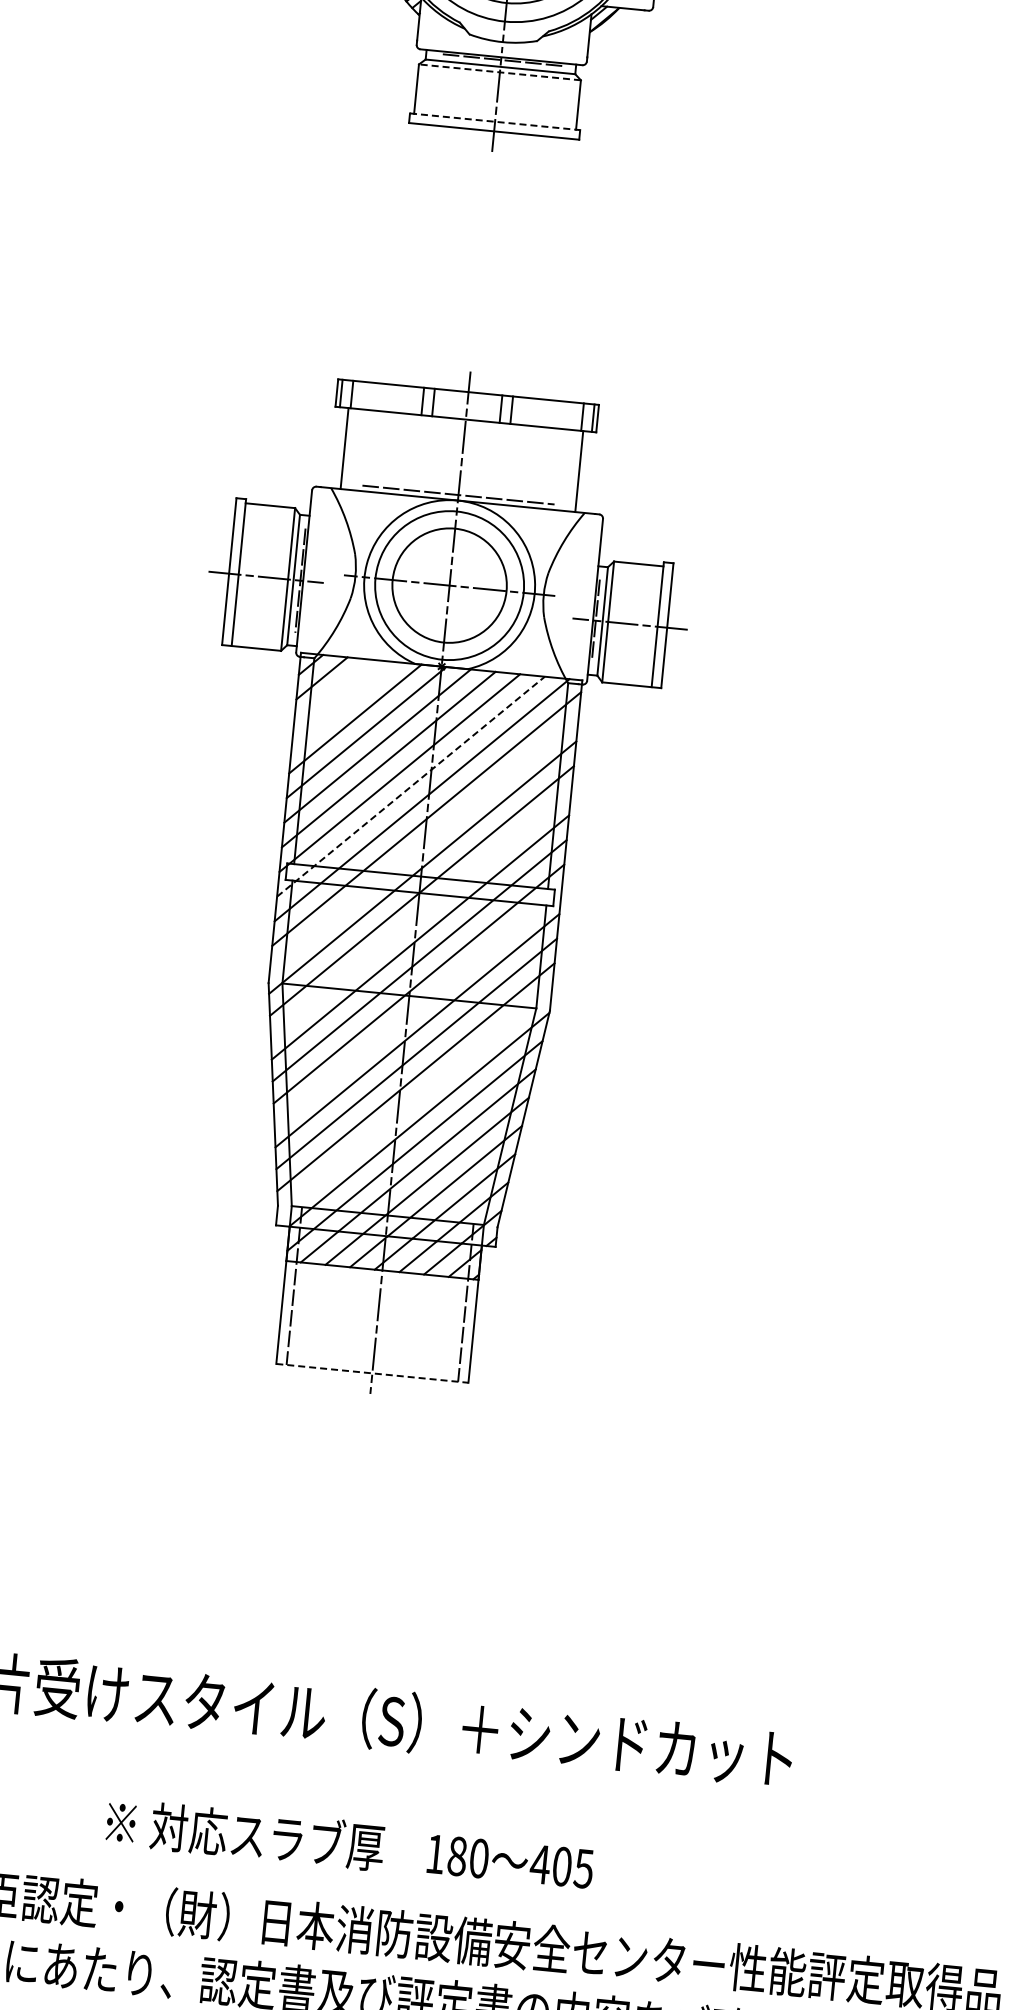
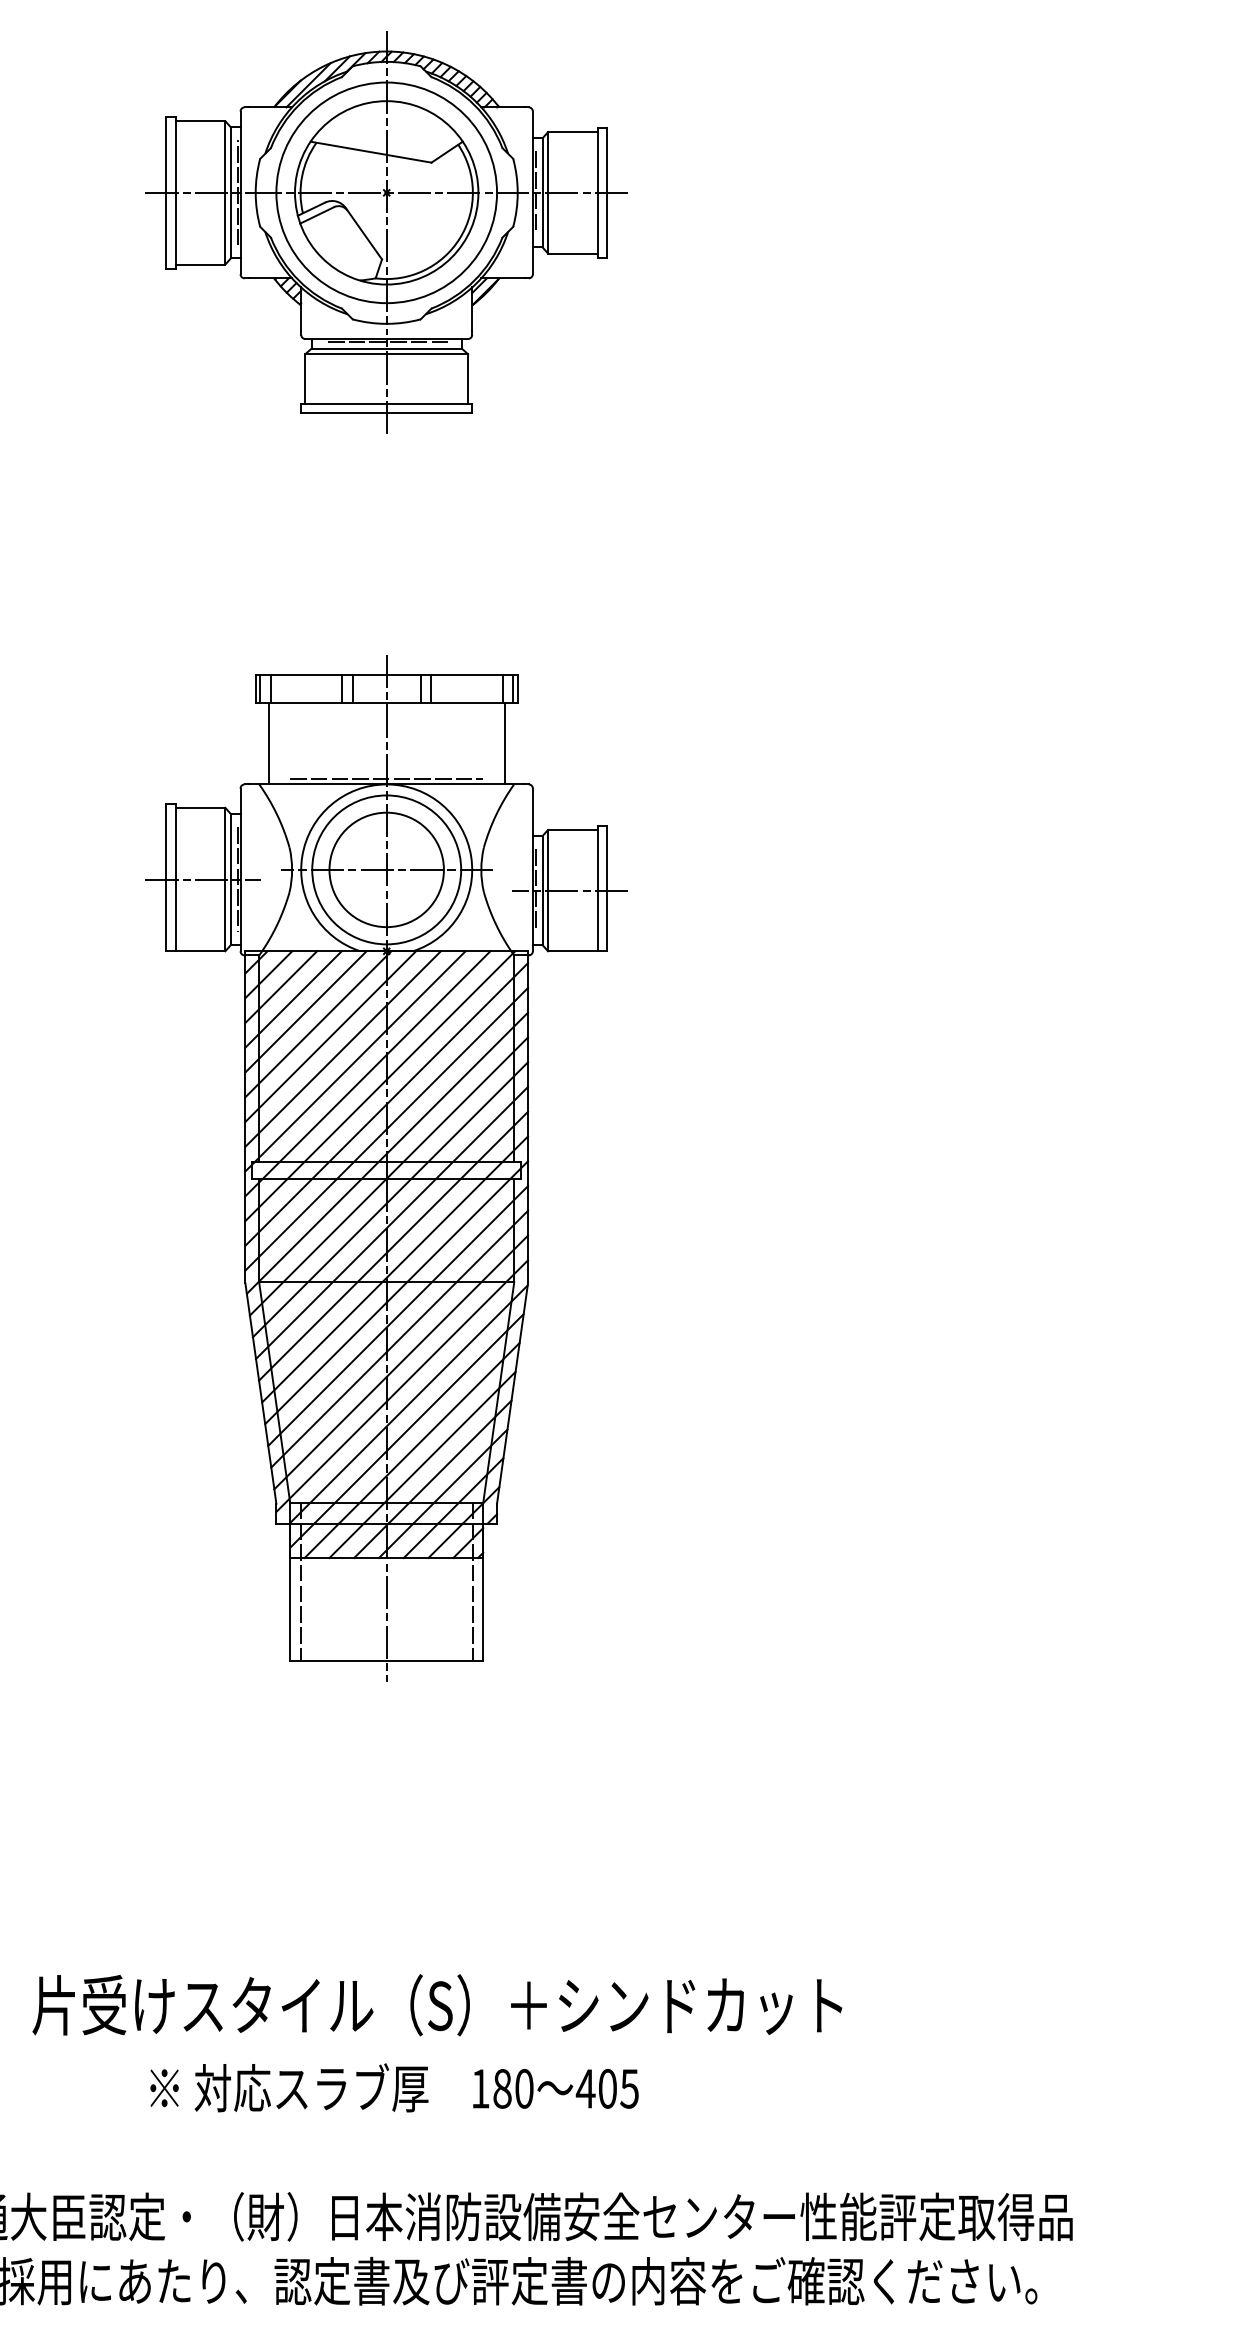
line: (499, 72) -> (386, 354), dashed -> solid
line: (495, 121) -> (387, 403), dashed -> solid
line: (333, 691) -> (281, 986), added
line: (344, 705) -> (293, 999), added
line: (411, 786) -> (368, 1073), dashed -> solid
line: (424, 842) -> (386, 1128), added
line: (421, 914) -> (390, 1199), added
line: (418, 1007) -> (396, 1292), added
line: (415, 1100) -> (402, 1385), added
line: (372, 1373) -> (386, 1661), dashed -> solid
text: (350, 1844) -> (394, 2087), moved

